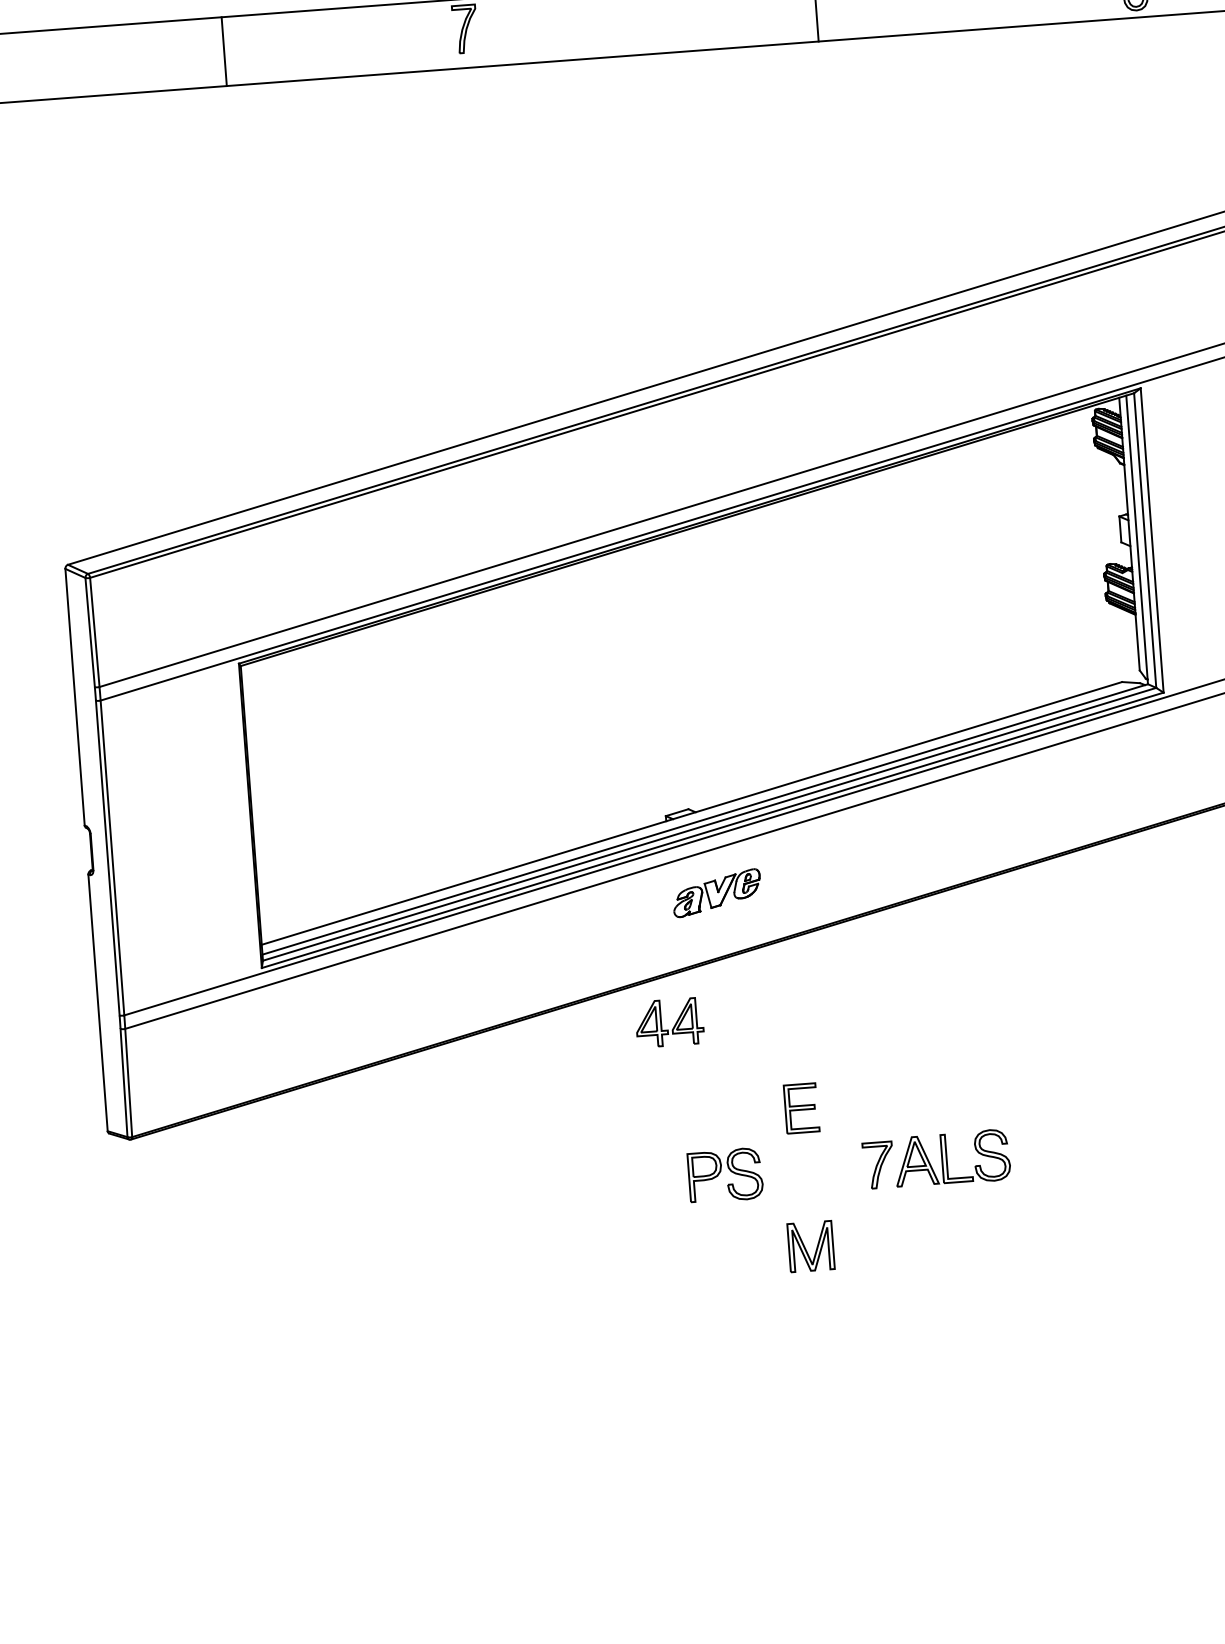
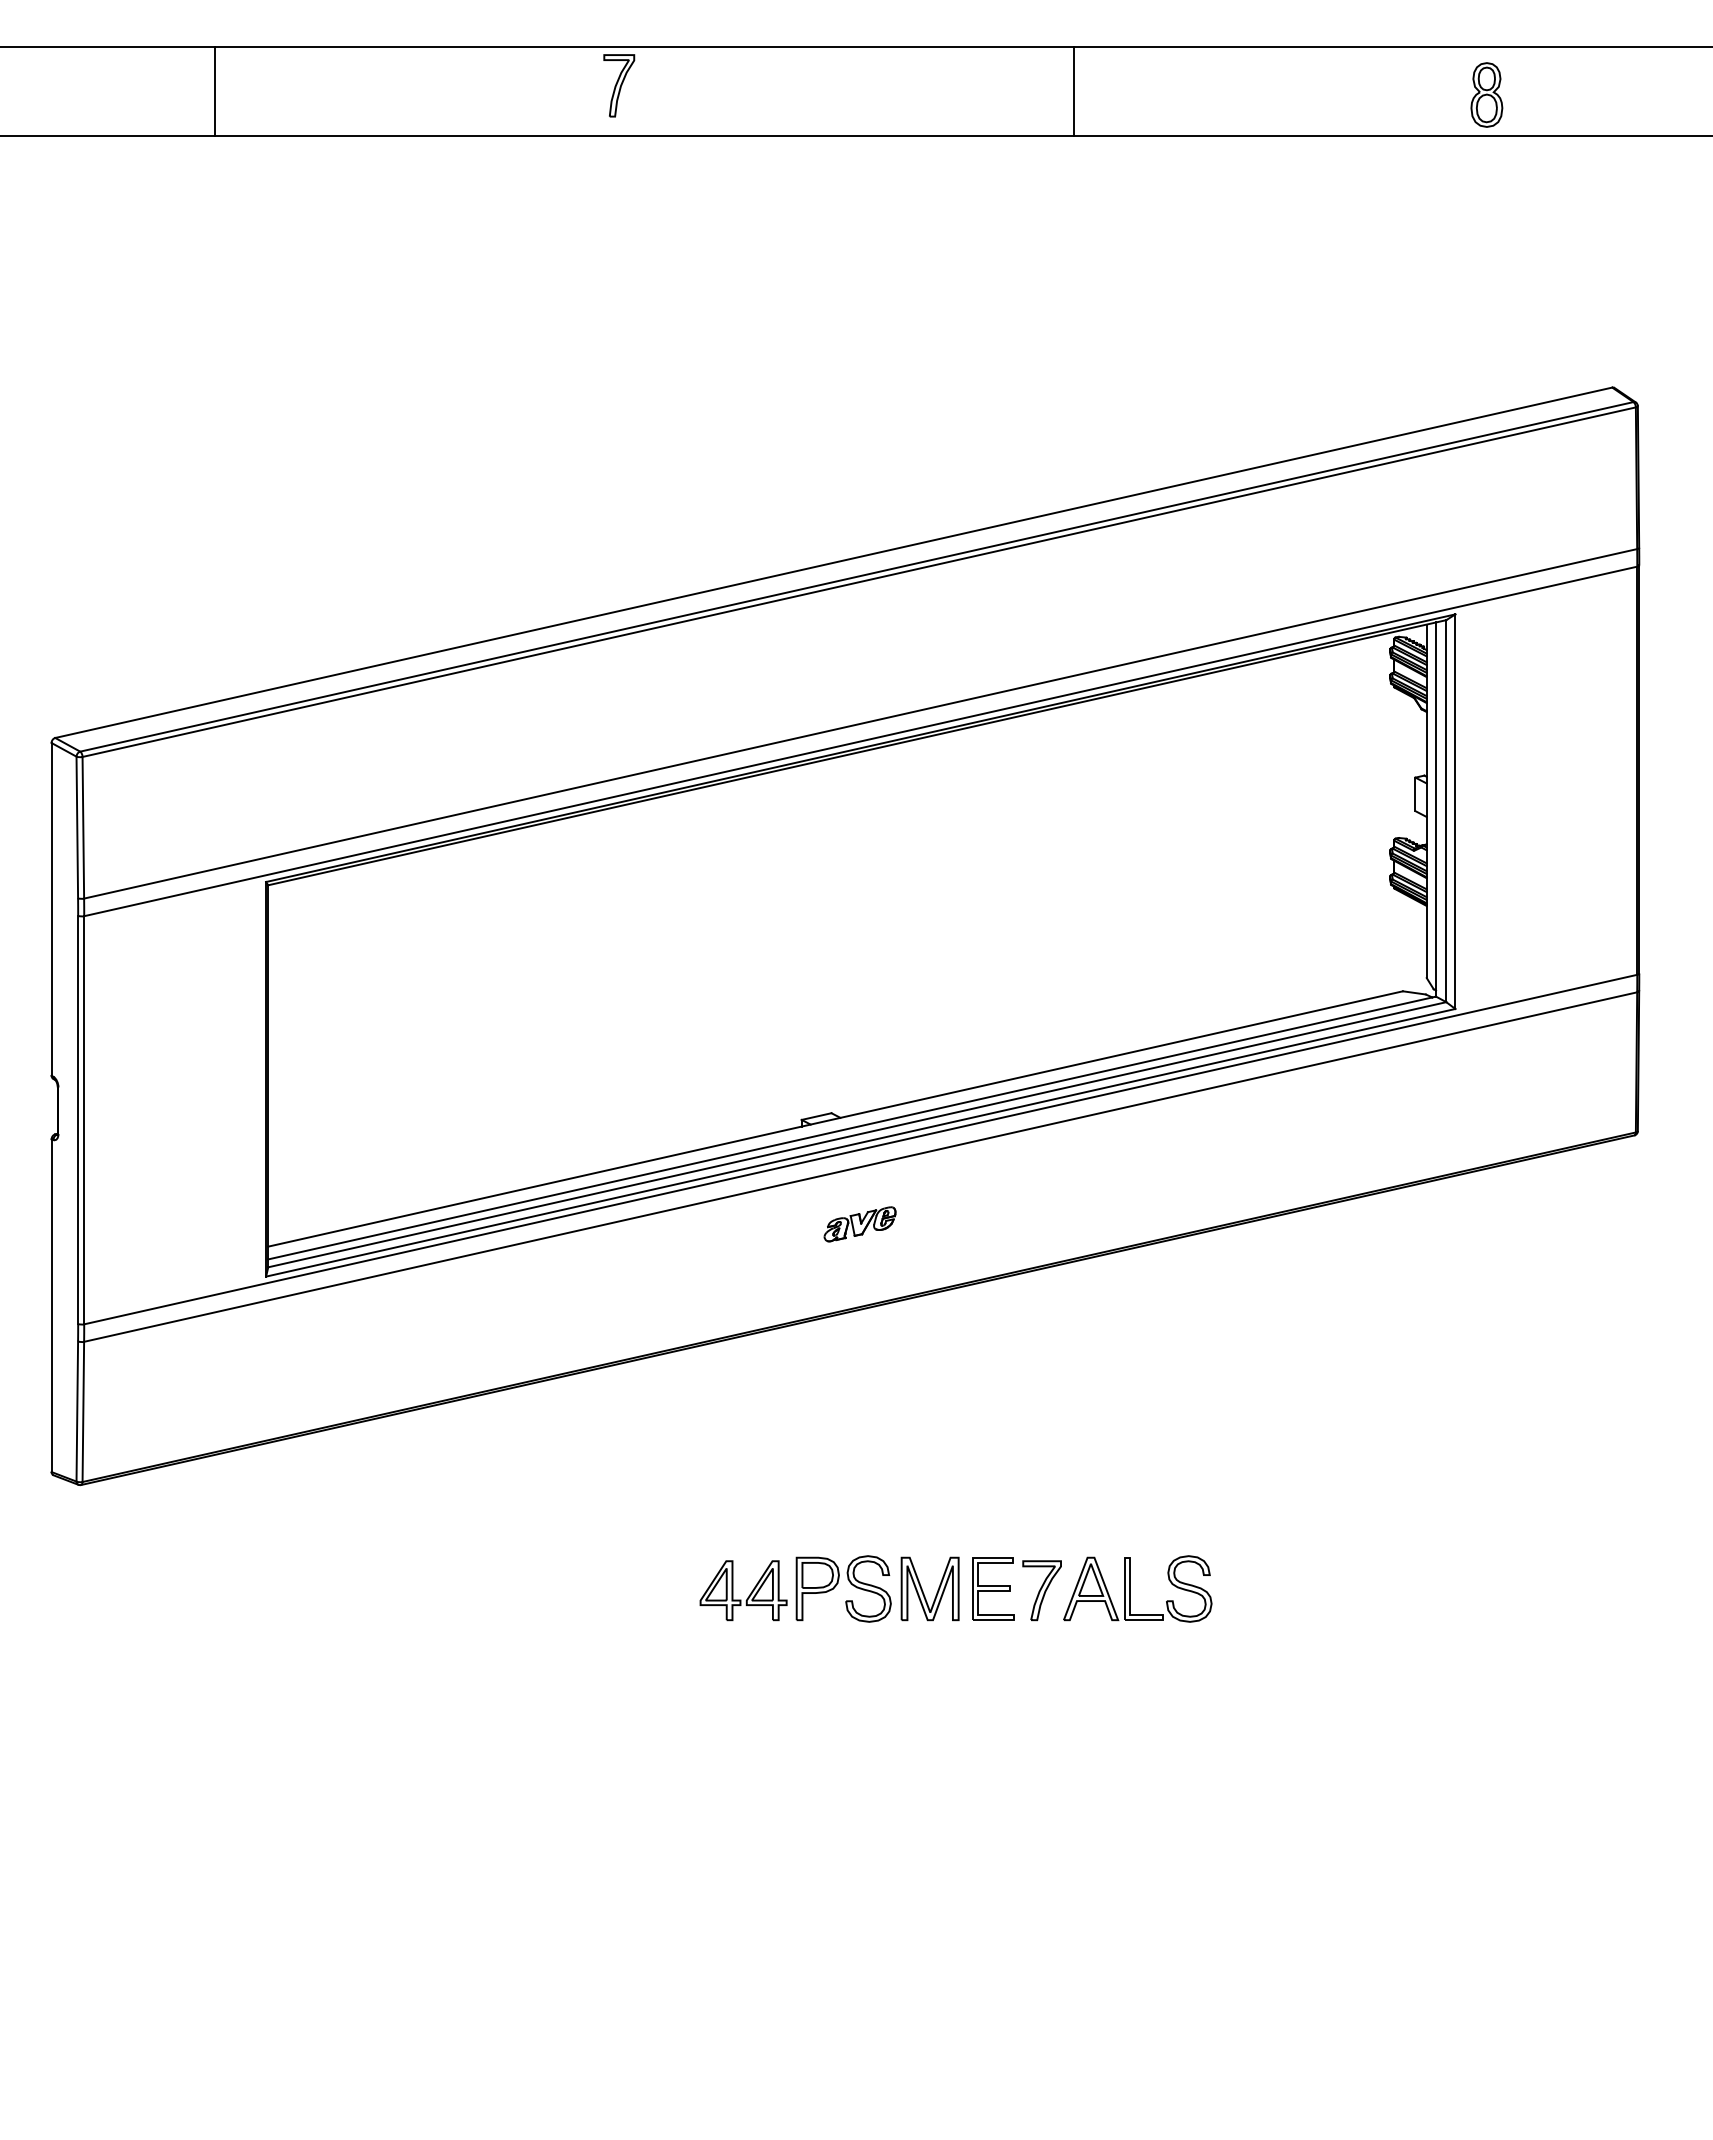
line: (224, 51) -> (215, 91), moved
part: (716, 893) -> (859, 1224), size x0.62
part: (674, 1025) -> (749, 1594), moved
part: (801, 1108) -> (993, 1588), moved
part: (806, 1248) -> (923, 1591), moved

